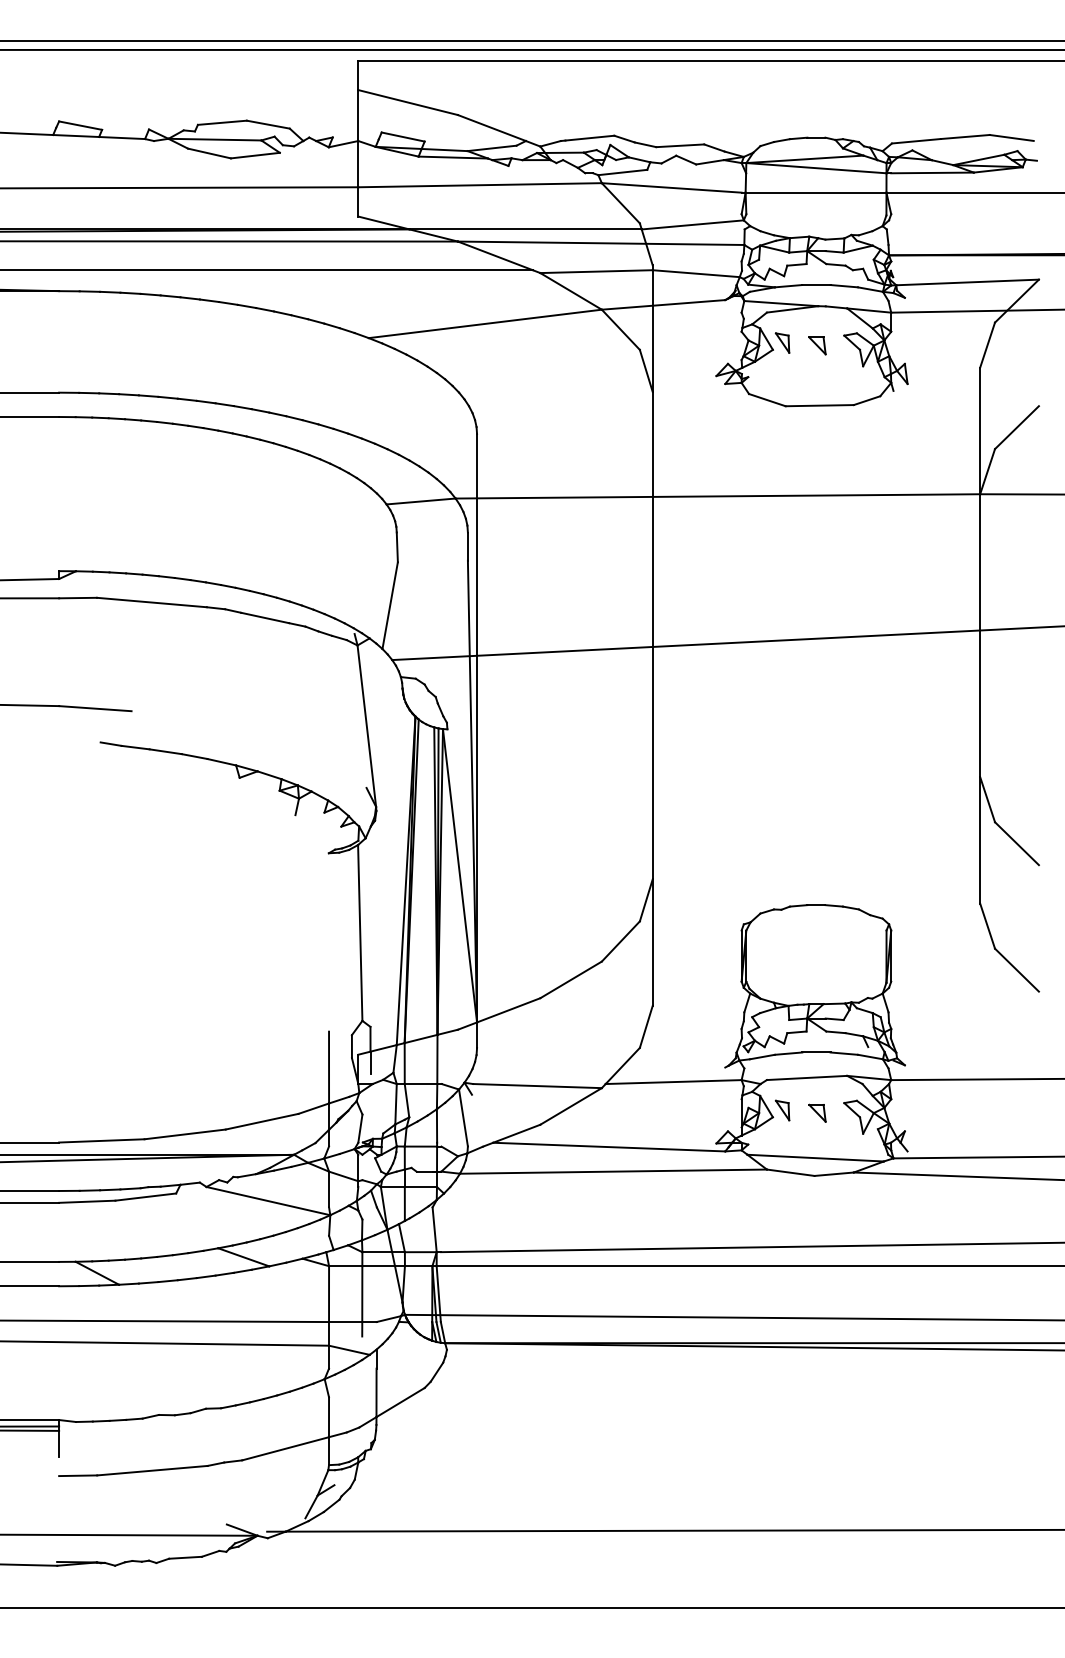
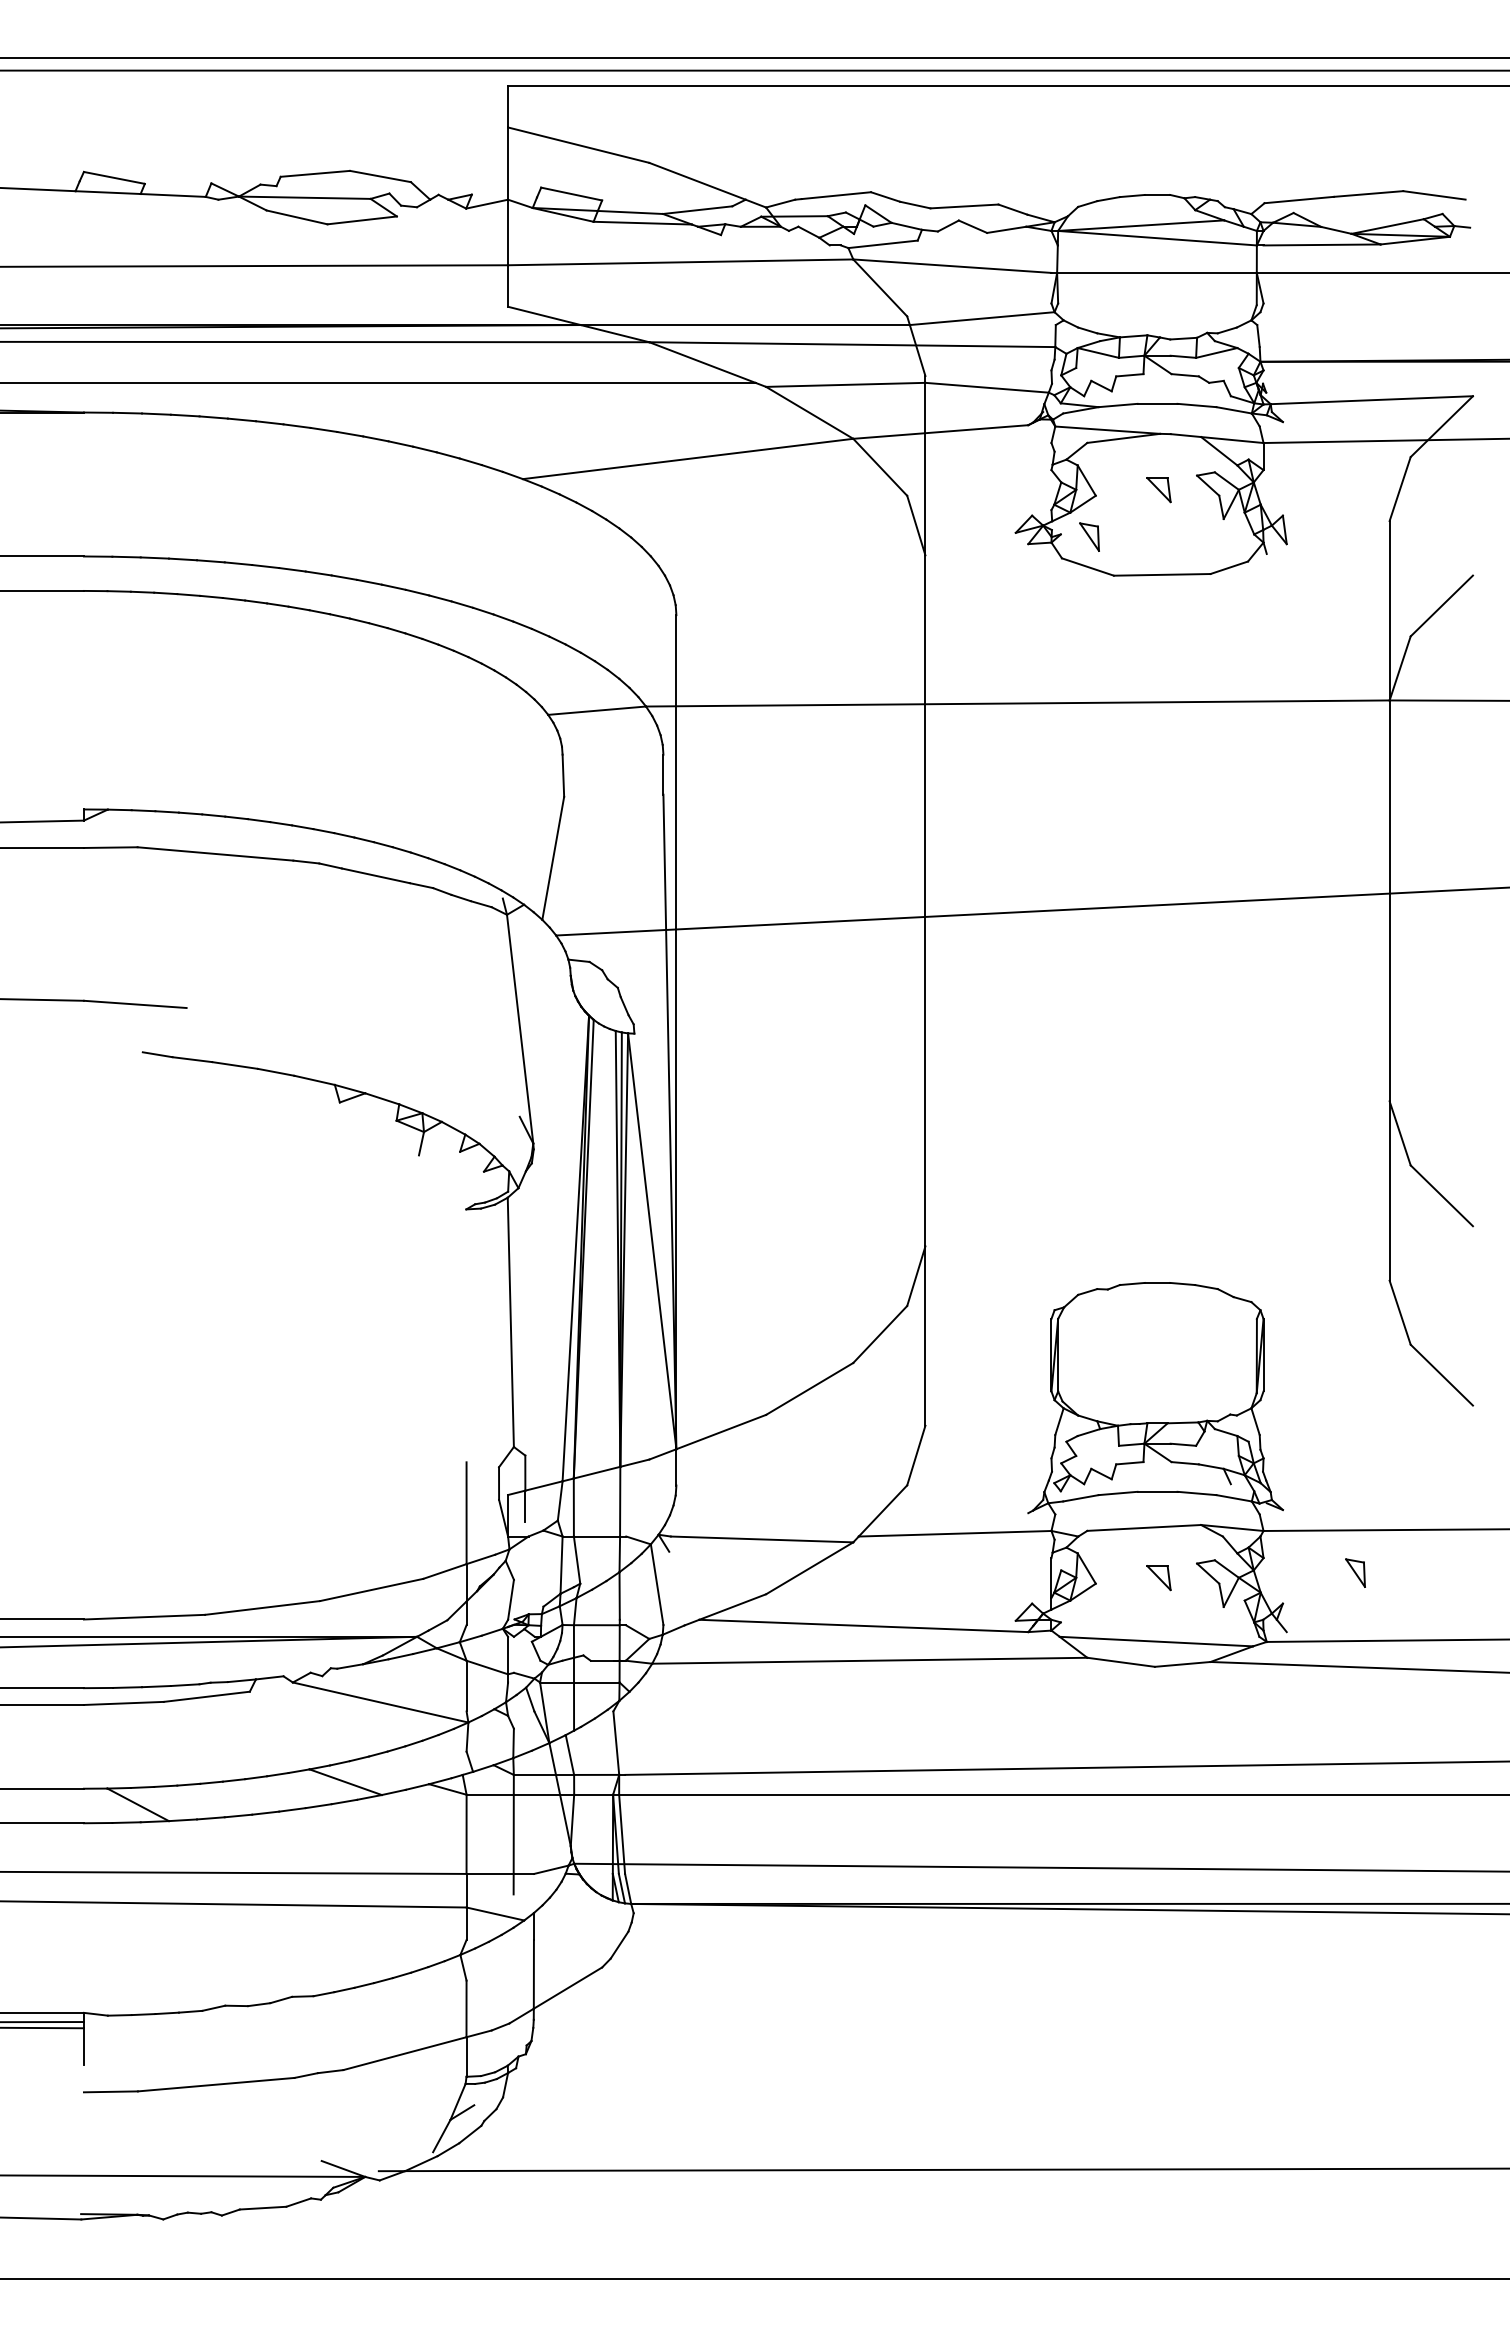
part: (782, 342) -> (1089, 536), moved
part: (782, 1110) -> (1355, 1572), moved

